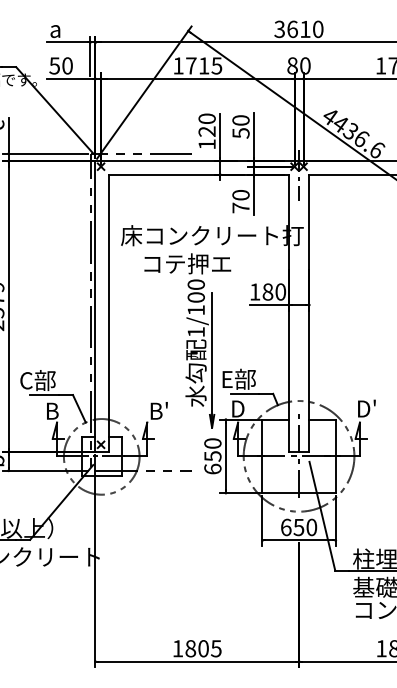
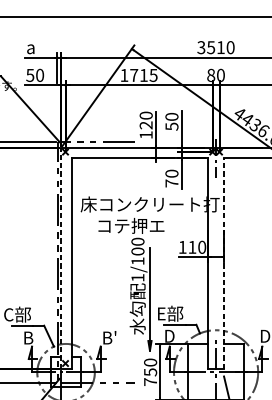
text: (292, 29) -> (211, 47), 3610 -> 3510
text: (267, 291) -> (192, 246), 180 -> 110
line: (95, 306) -> (61, 258), solid -> dashed
line: (309, 313) -> (224, 263), solid -> dashed
text: (212, 468) -> (150, 381), 650 -> 750

